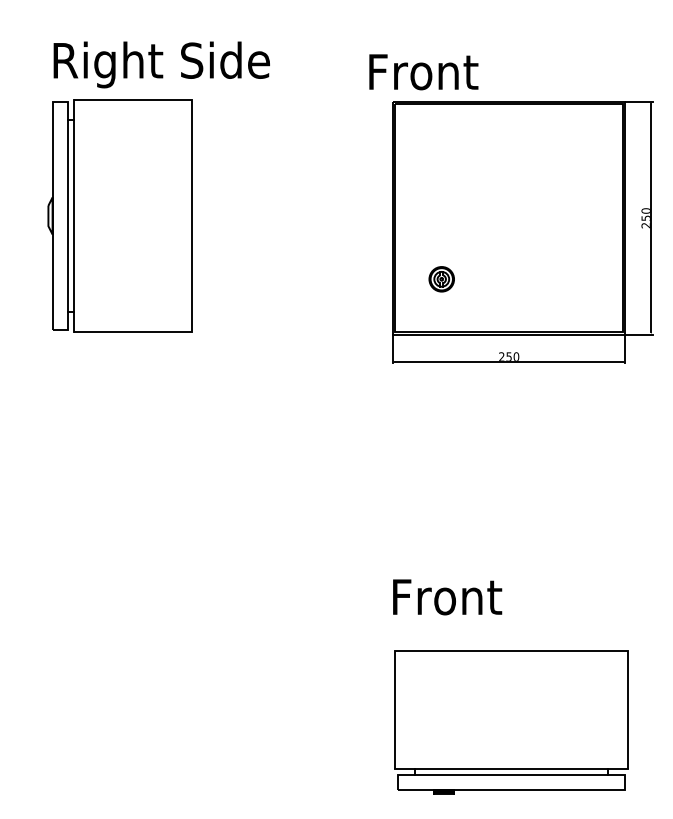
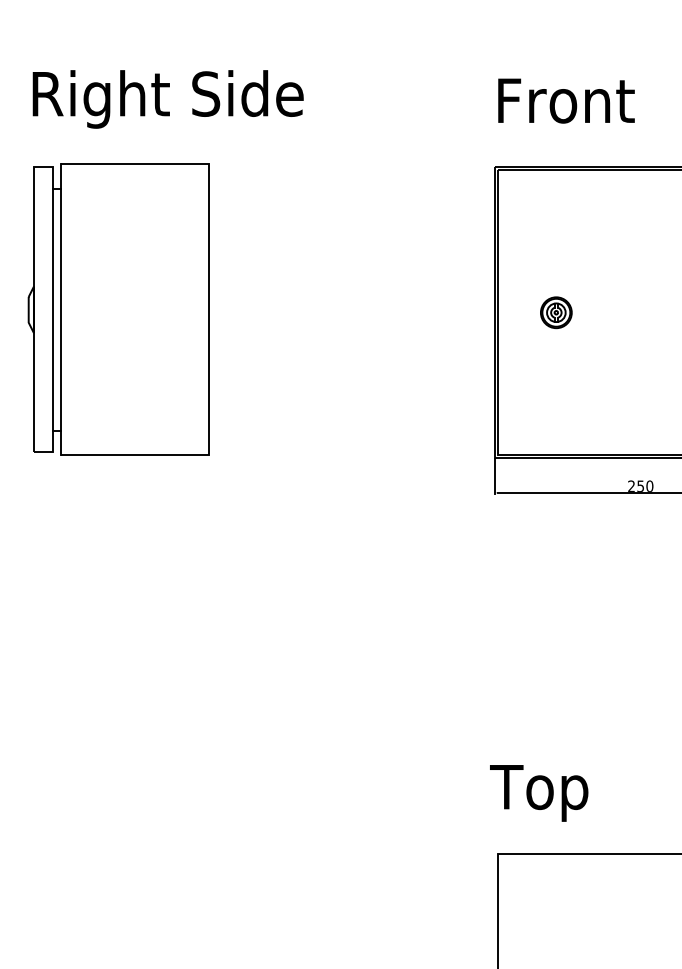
text: (161, 64) -> (167, 98), moved
text: (423, 72) -> (566, 101), moved
part: (119, 215) -> (117, 309), moved
part: (441, 279) -> (556, 312), moved
text: (445, 601) -> (561, 792), Front -> Top

